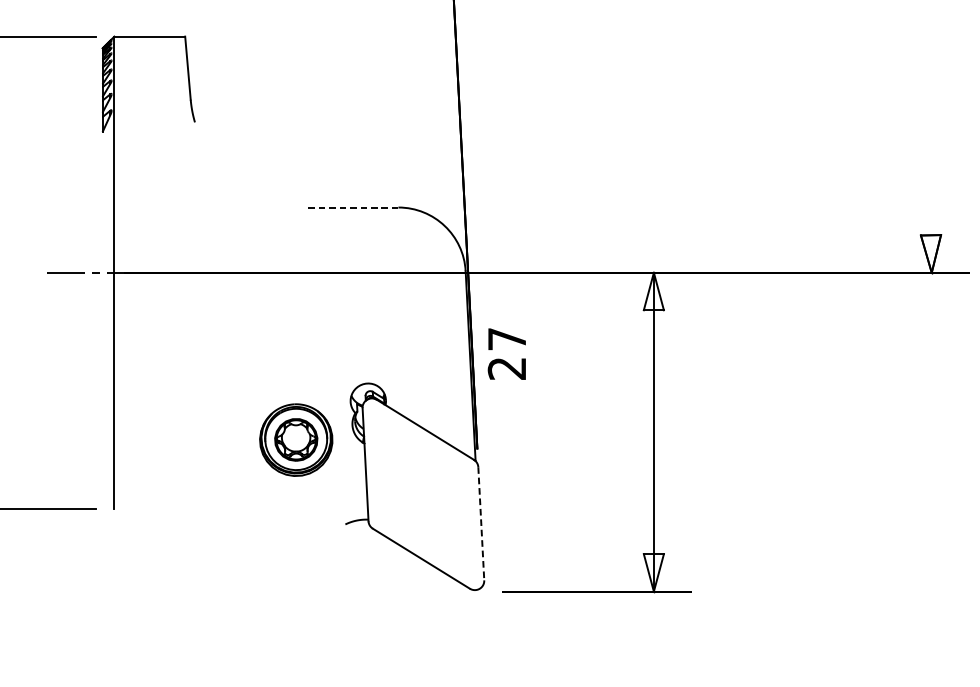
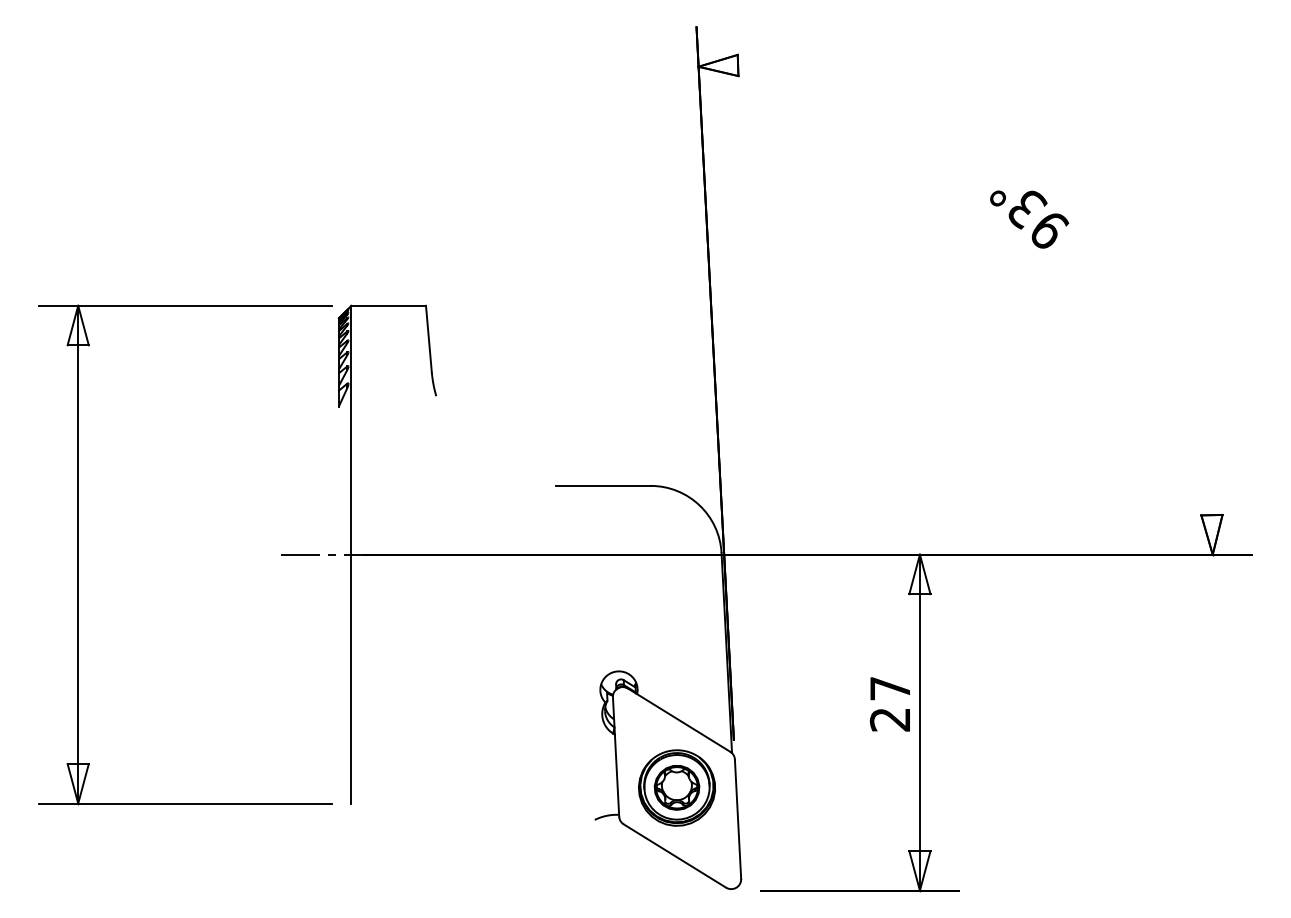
line: (353, 207) -> (603, 485), dashed -> solid
text: (506, 354) -> (889, 704), moved
part: (295, 439) -> (676, 787), moved
line: (481, 524) -> (738, 819), dashed -> solid

